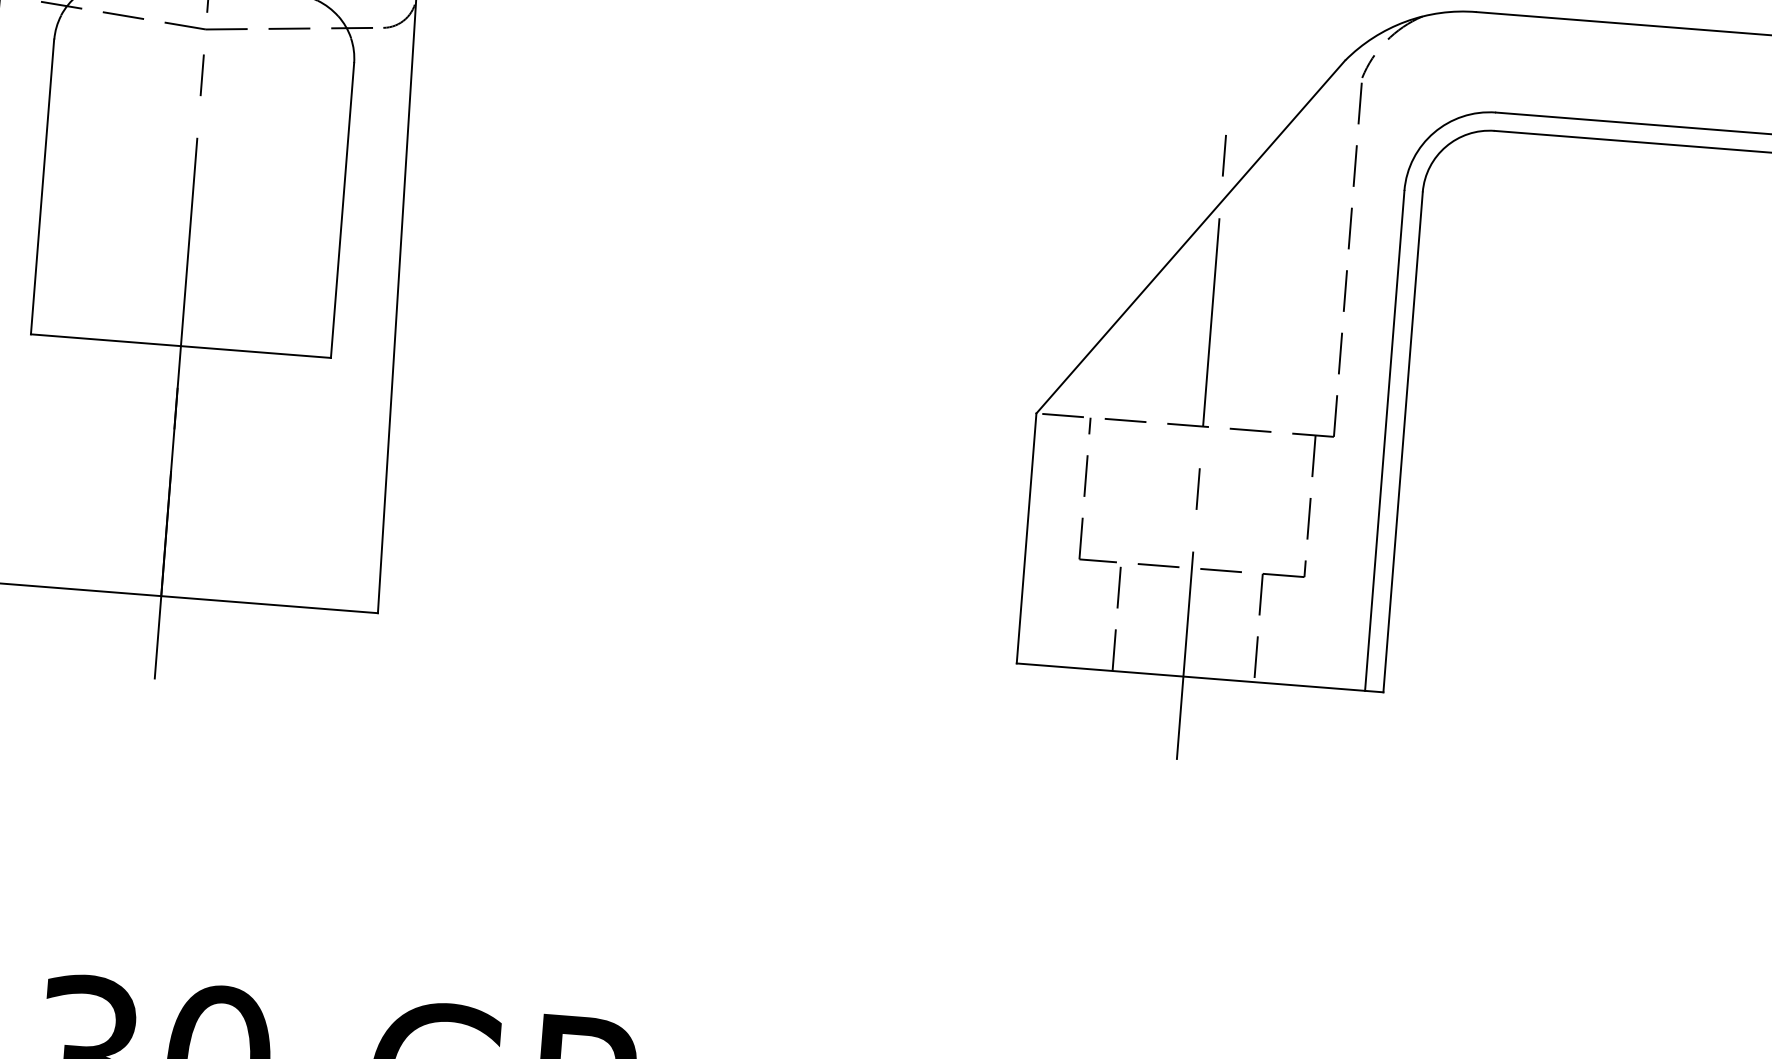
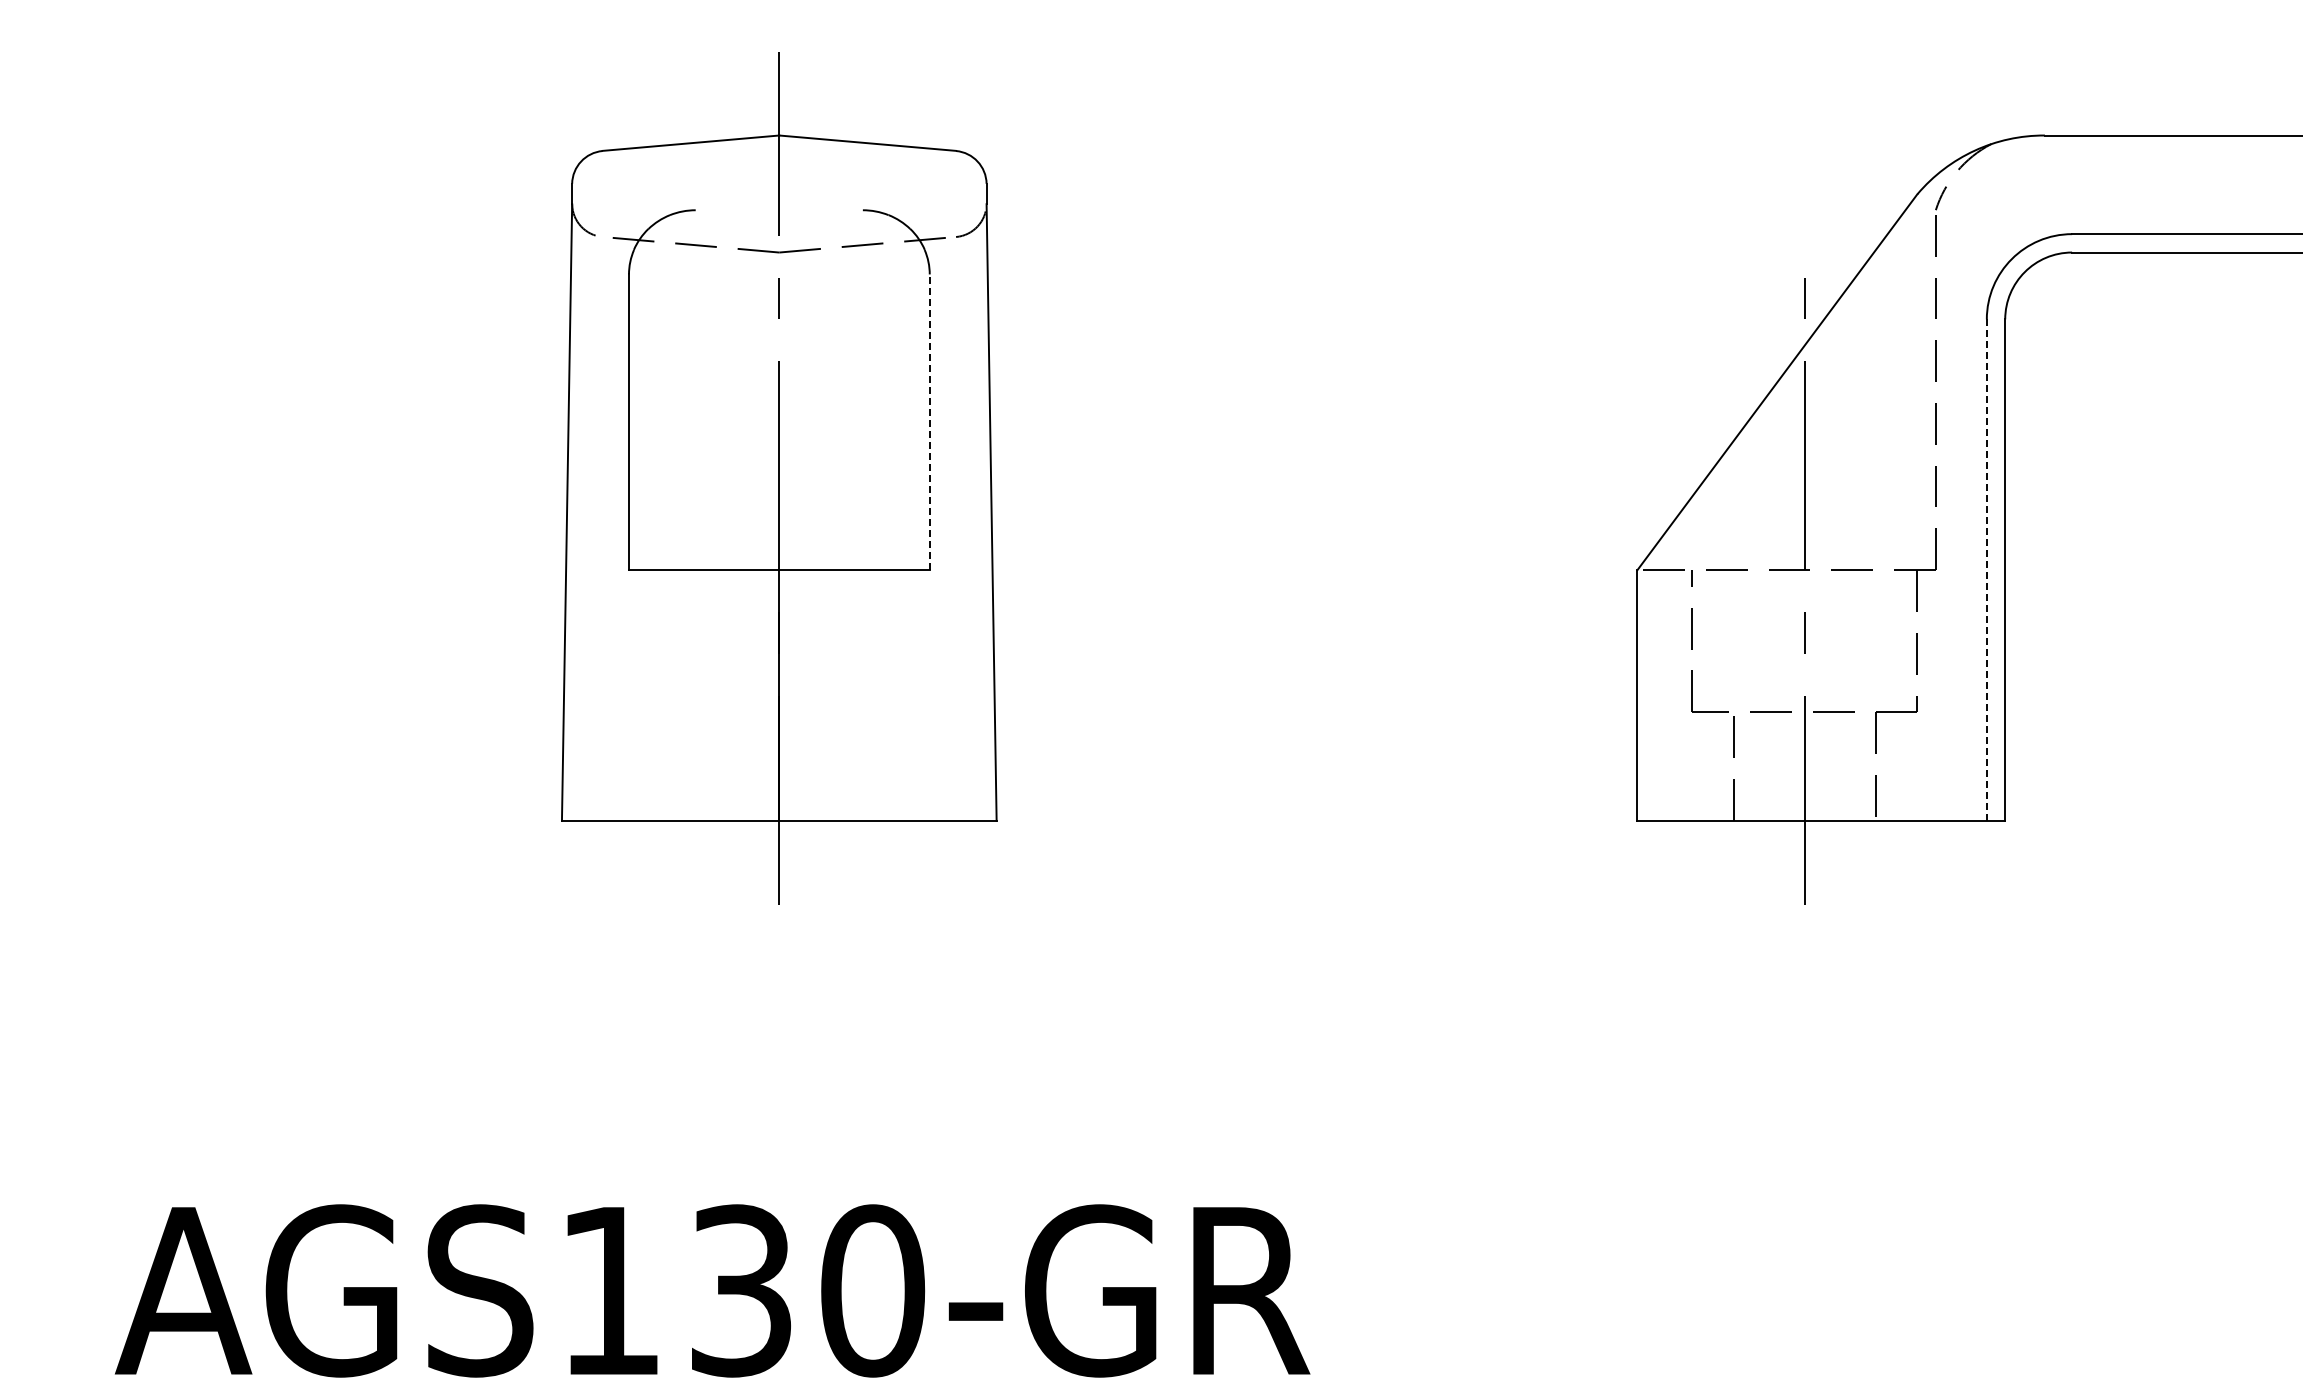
line: (342, 210) -> (929, 422), solid -> dashed
line: (1384, 441) -> (1986, 570), solid -> dashed

